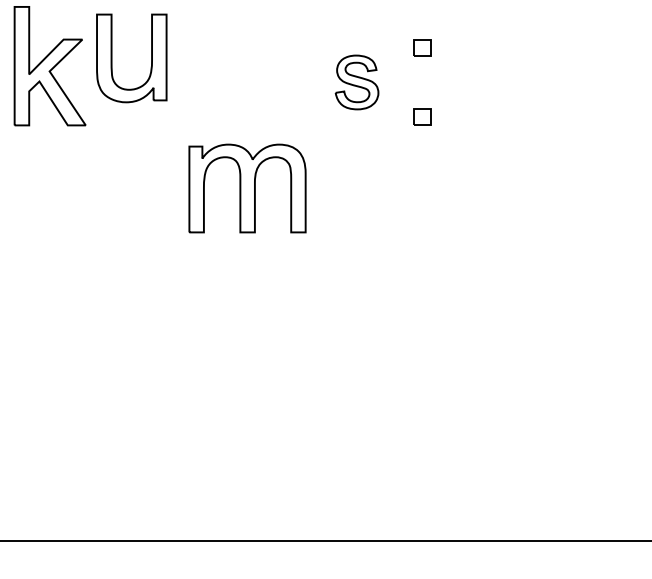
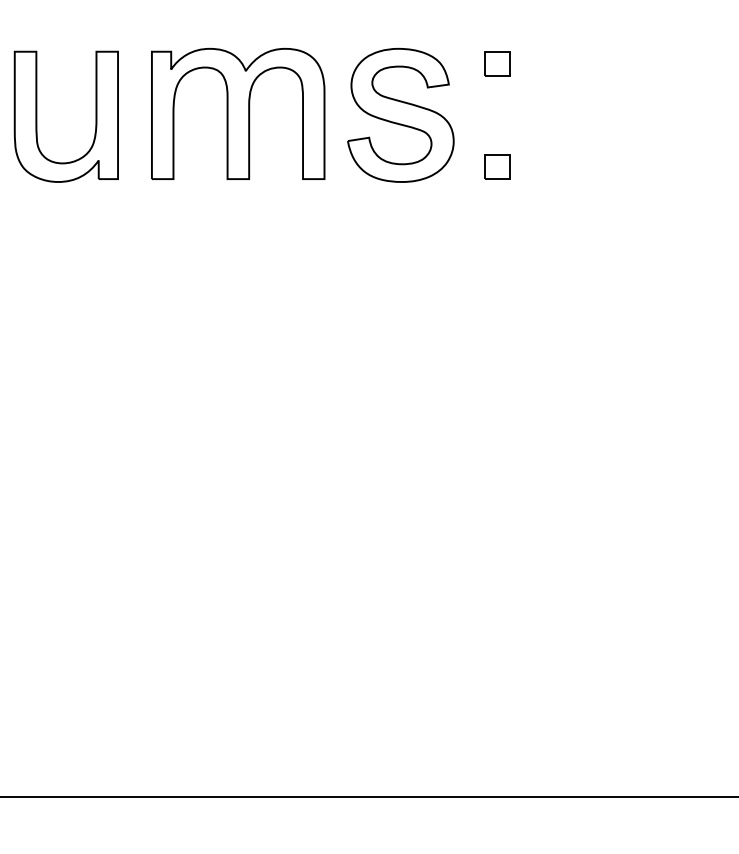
part: (112, 58) -> (37, 116), moved
part: (356, 82) -> (399, 115), size x1.67
part: (247, 188) -> (238, 113), moved

